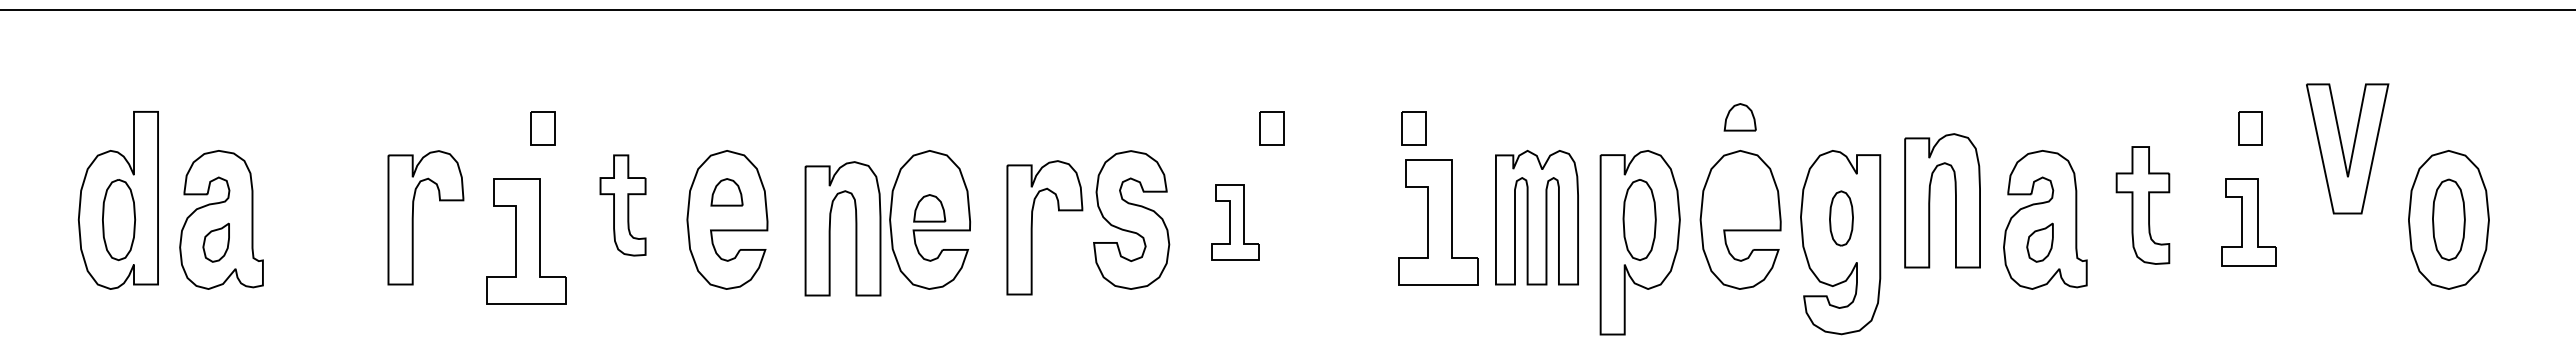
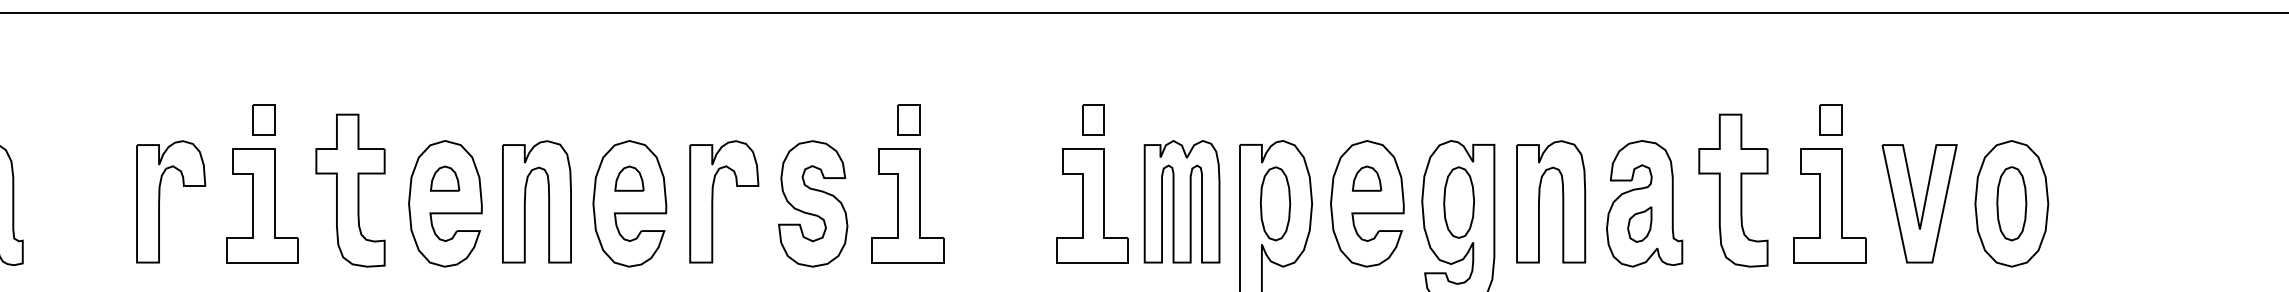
part: (1739, 117) -> (1366, 178), moved
part: (542, 128) -> (263, 120), moved
part: (1271, 128) -> (908, 120), moved
part: (1413, 128) -> (1093, 120), moved
part: (2347, 148) -> (1919, 203), moved
part: (1930, 200) -> (1540, 201), moved
part: (622, 205) -> (349, 190), size x1.67
part: (2142, 205) -> (1733, 190), size x1.43
part: (929, 208) -> (629, 178), moved
part: (1841, 218) -> (1459, 202), size x1.43
part: (1235, 222) -> (907, 206), size x1.67
part: (2248, 222) -> (1829, 206), size x1.43
part: (1032, 227) -> (713, 201), moved
part: (830, 228) -> (525, 201), moved
part: (526, 241) -> (262, 206), moved

